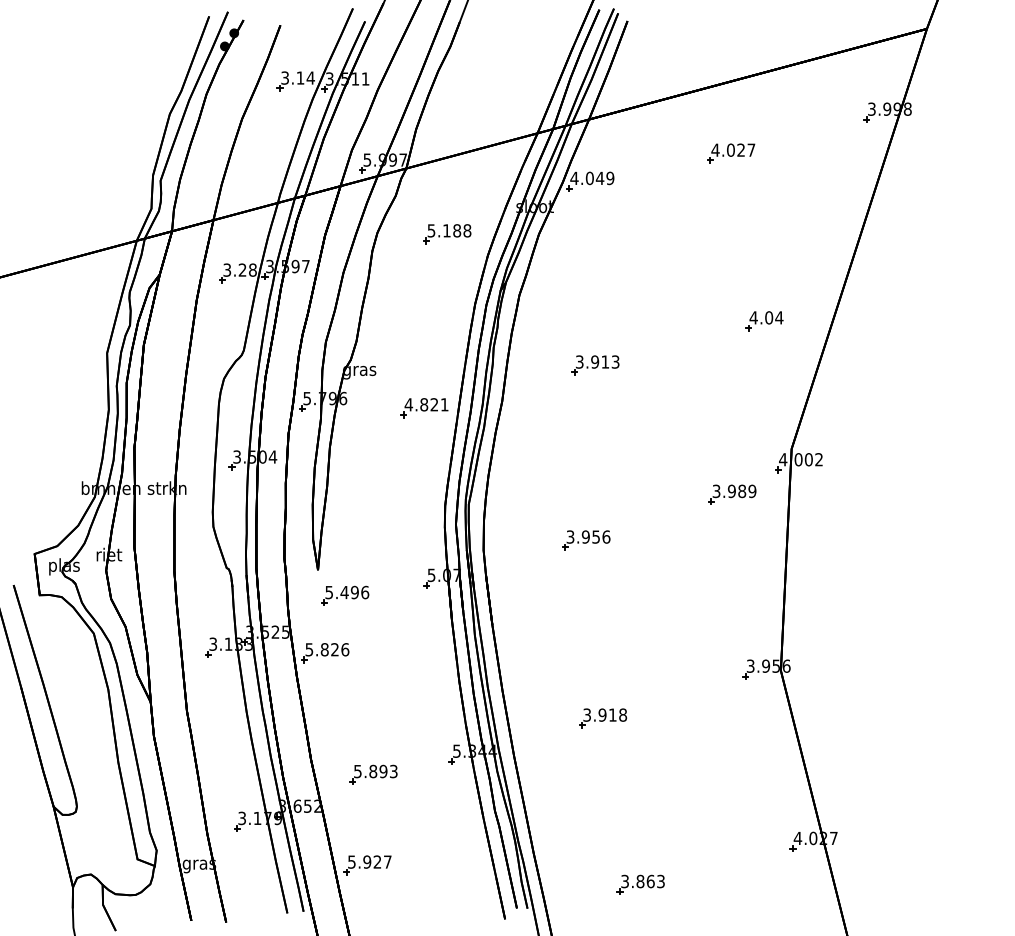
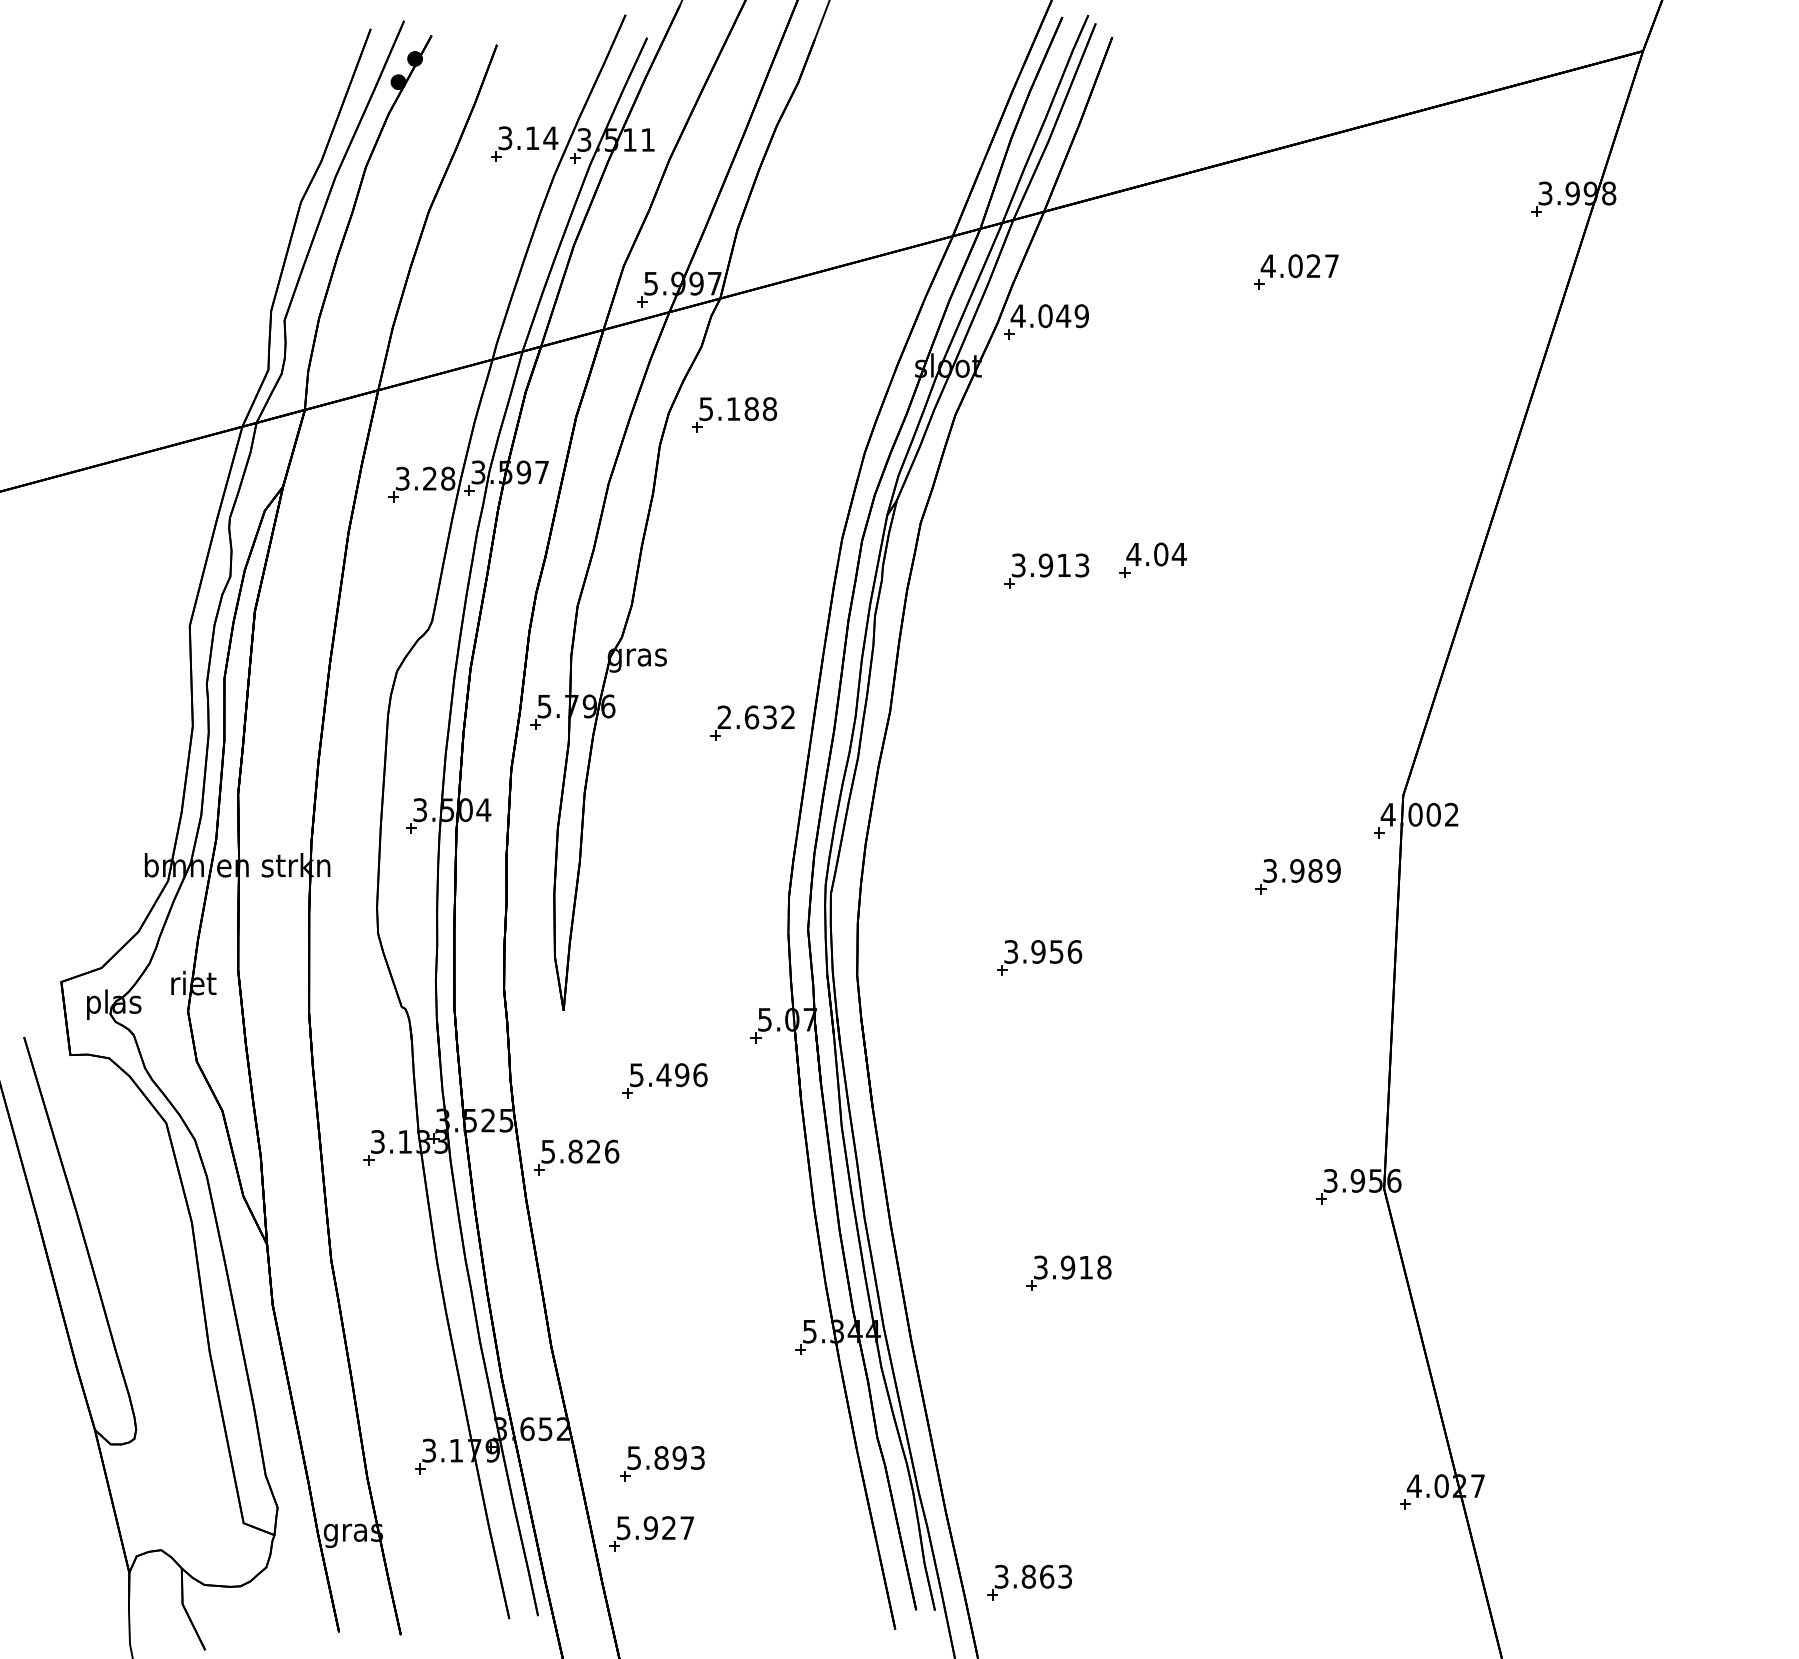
part: (447, 234) -> (734, 415), moved
part: (764, 321) -> (1152, 560), moved
part: (595, 365) -> (1046, 571), moved
text: (426, 404) -> (755, 716), 4.821 -> 2.632
part: (345, 595) -> (665, 1080), moved
part: (373, 774) -> (661, 1463), moved
part: (640, 884) -> (1028, 1582), moved

